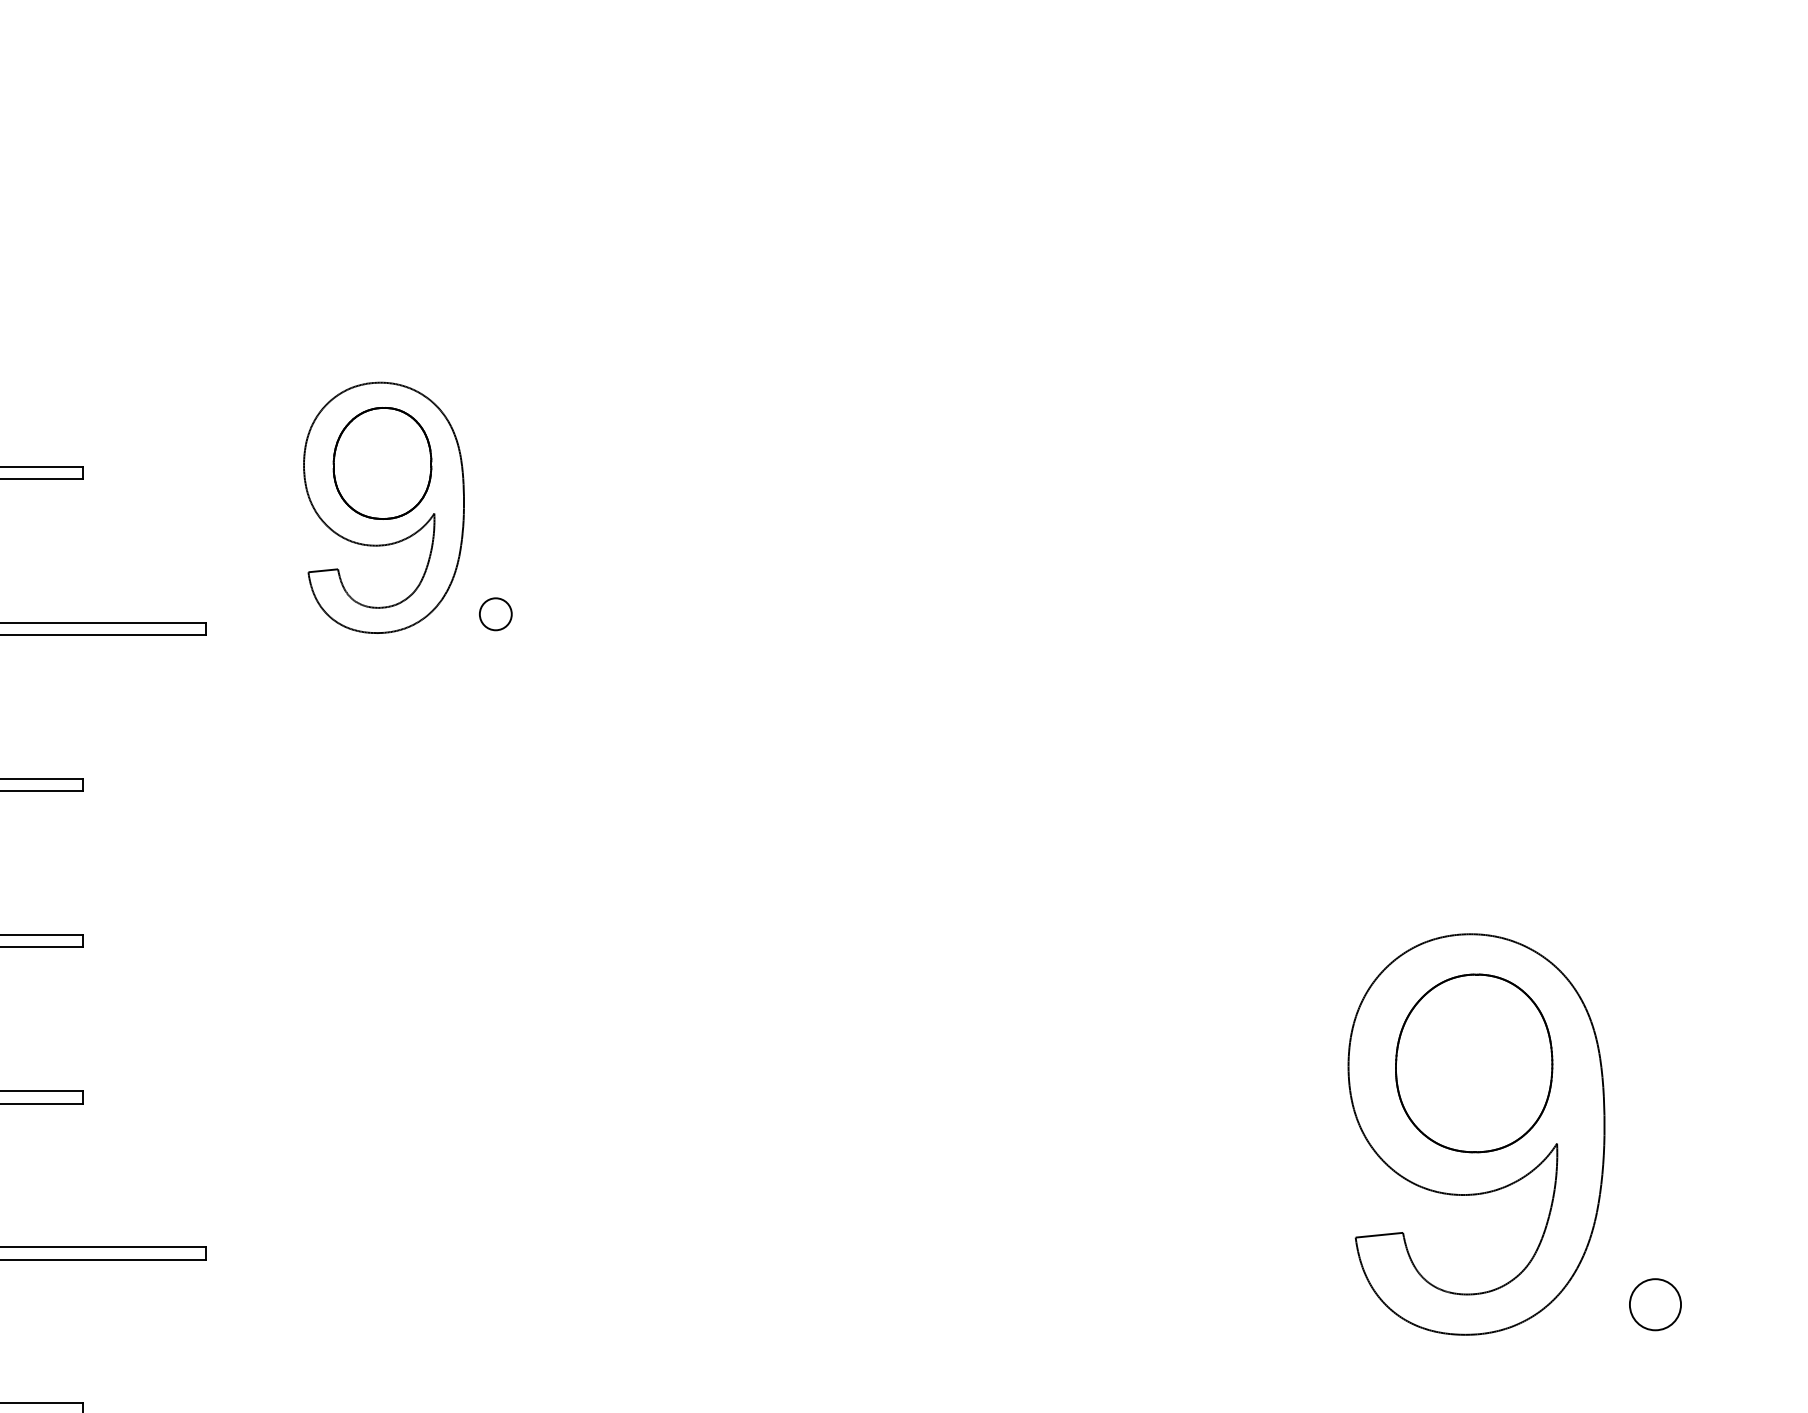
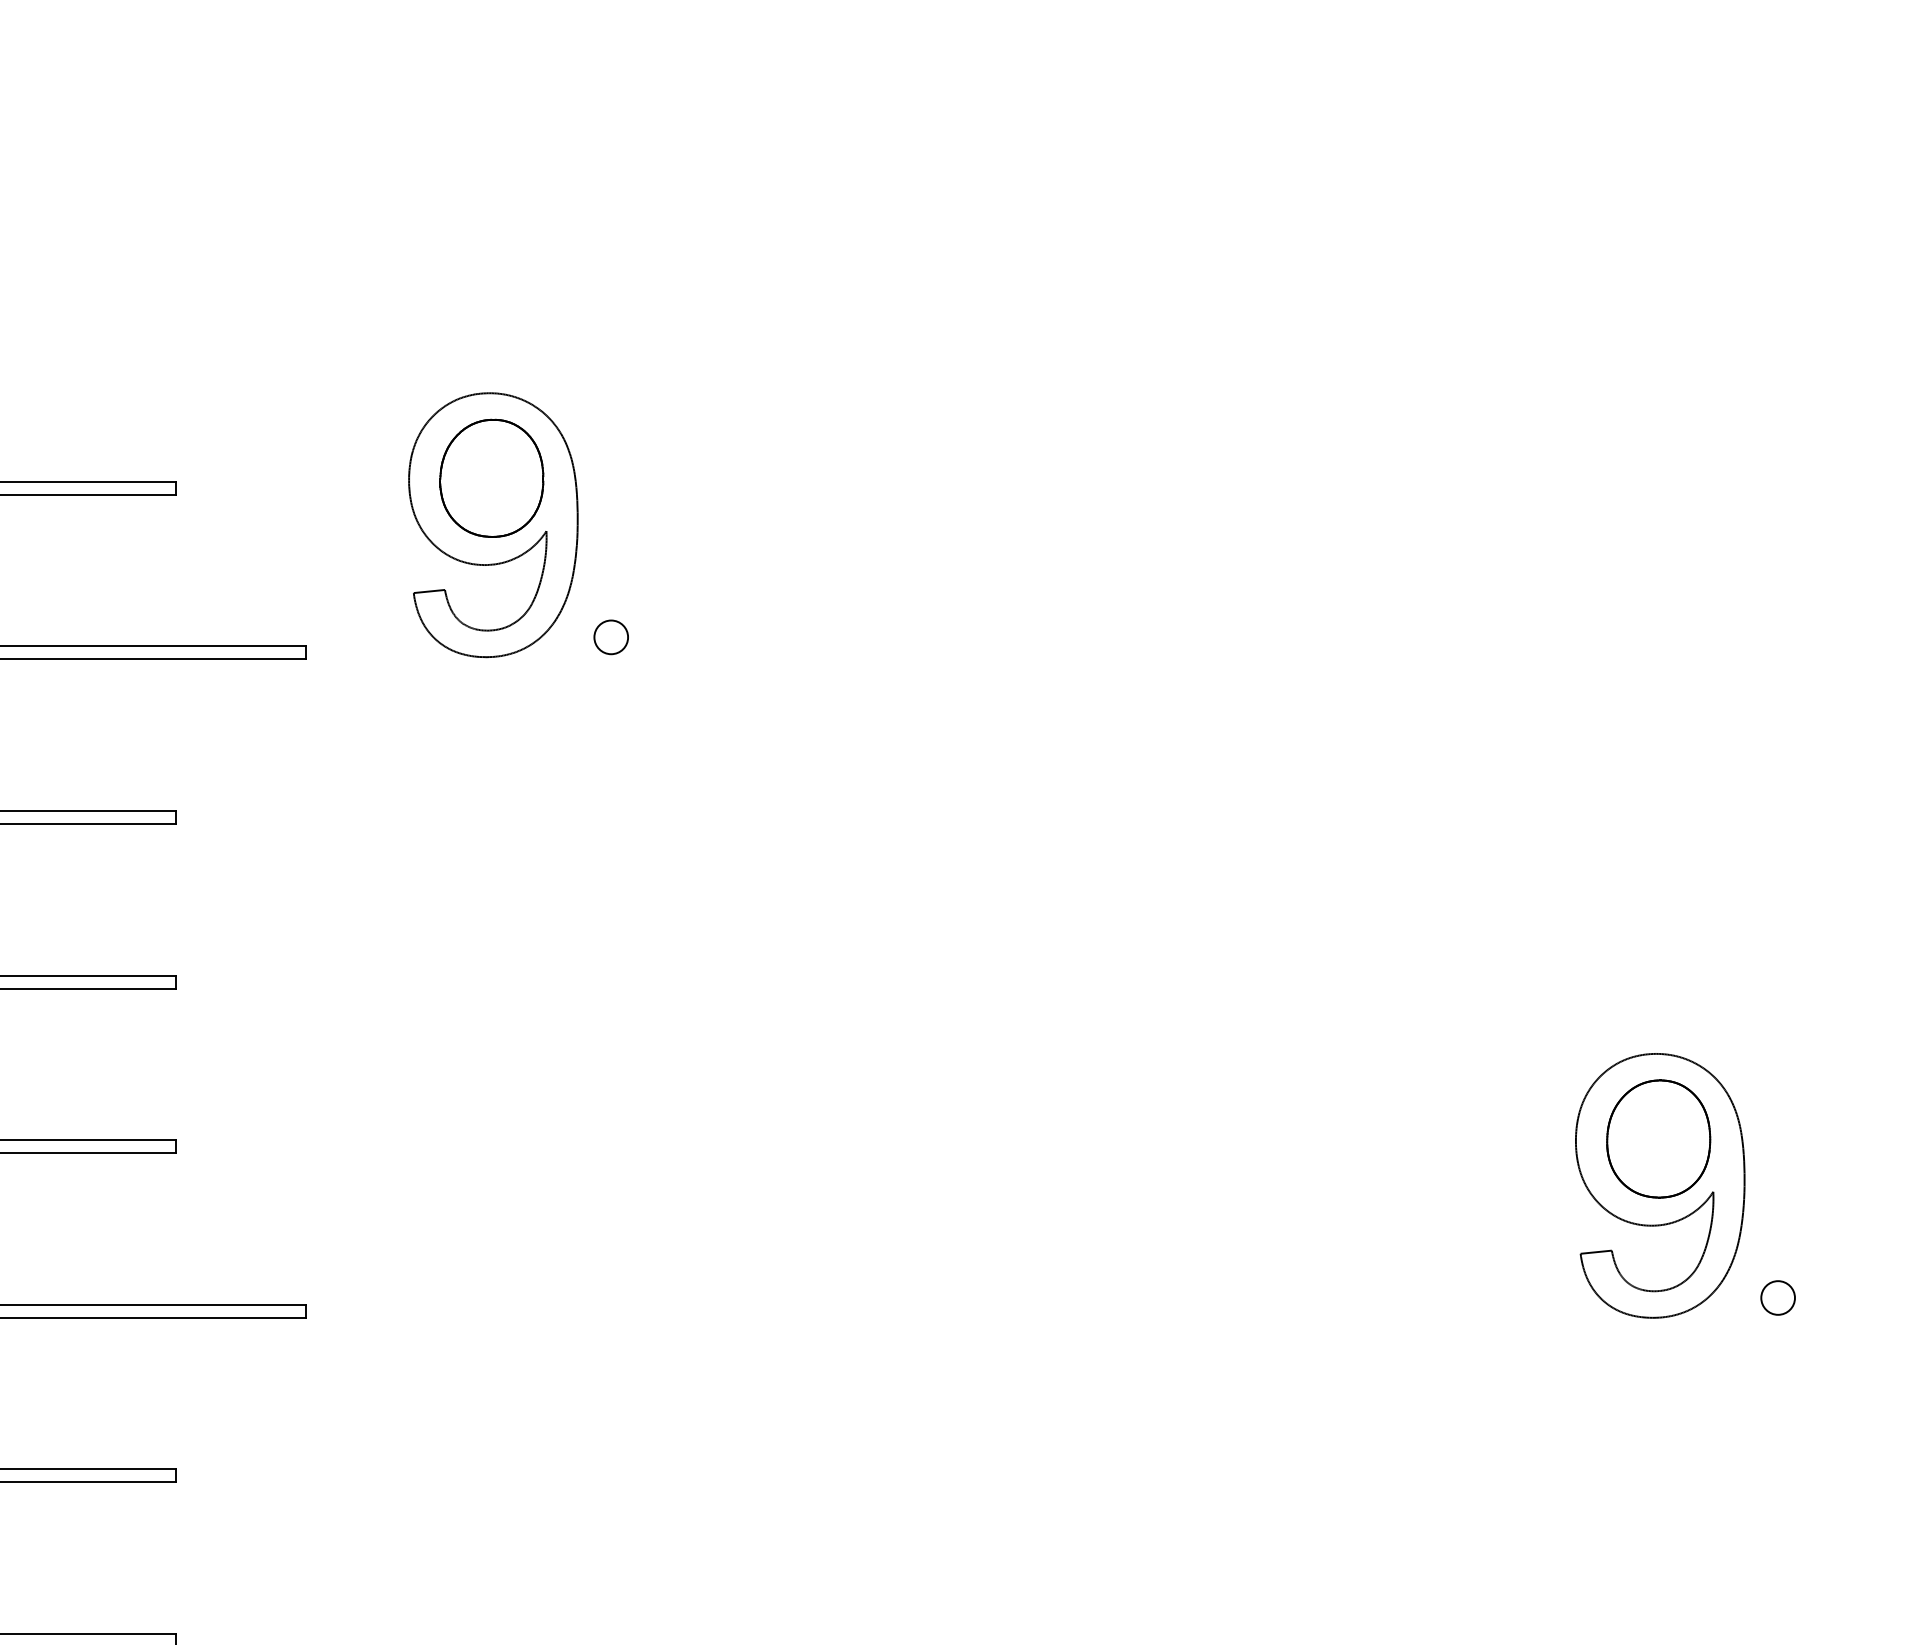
part: (1514, 1134) -> (1685, 1185), size x0.62

